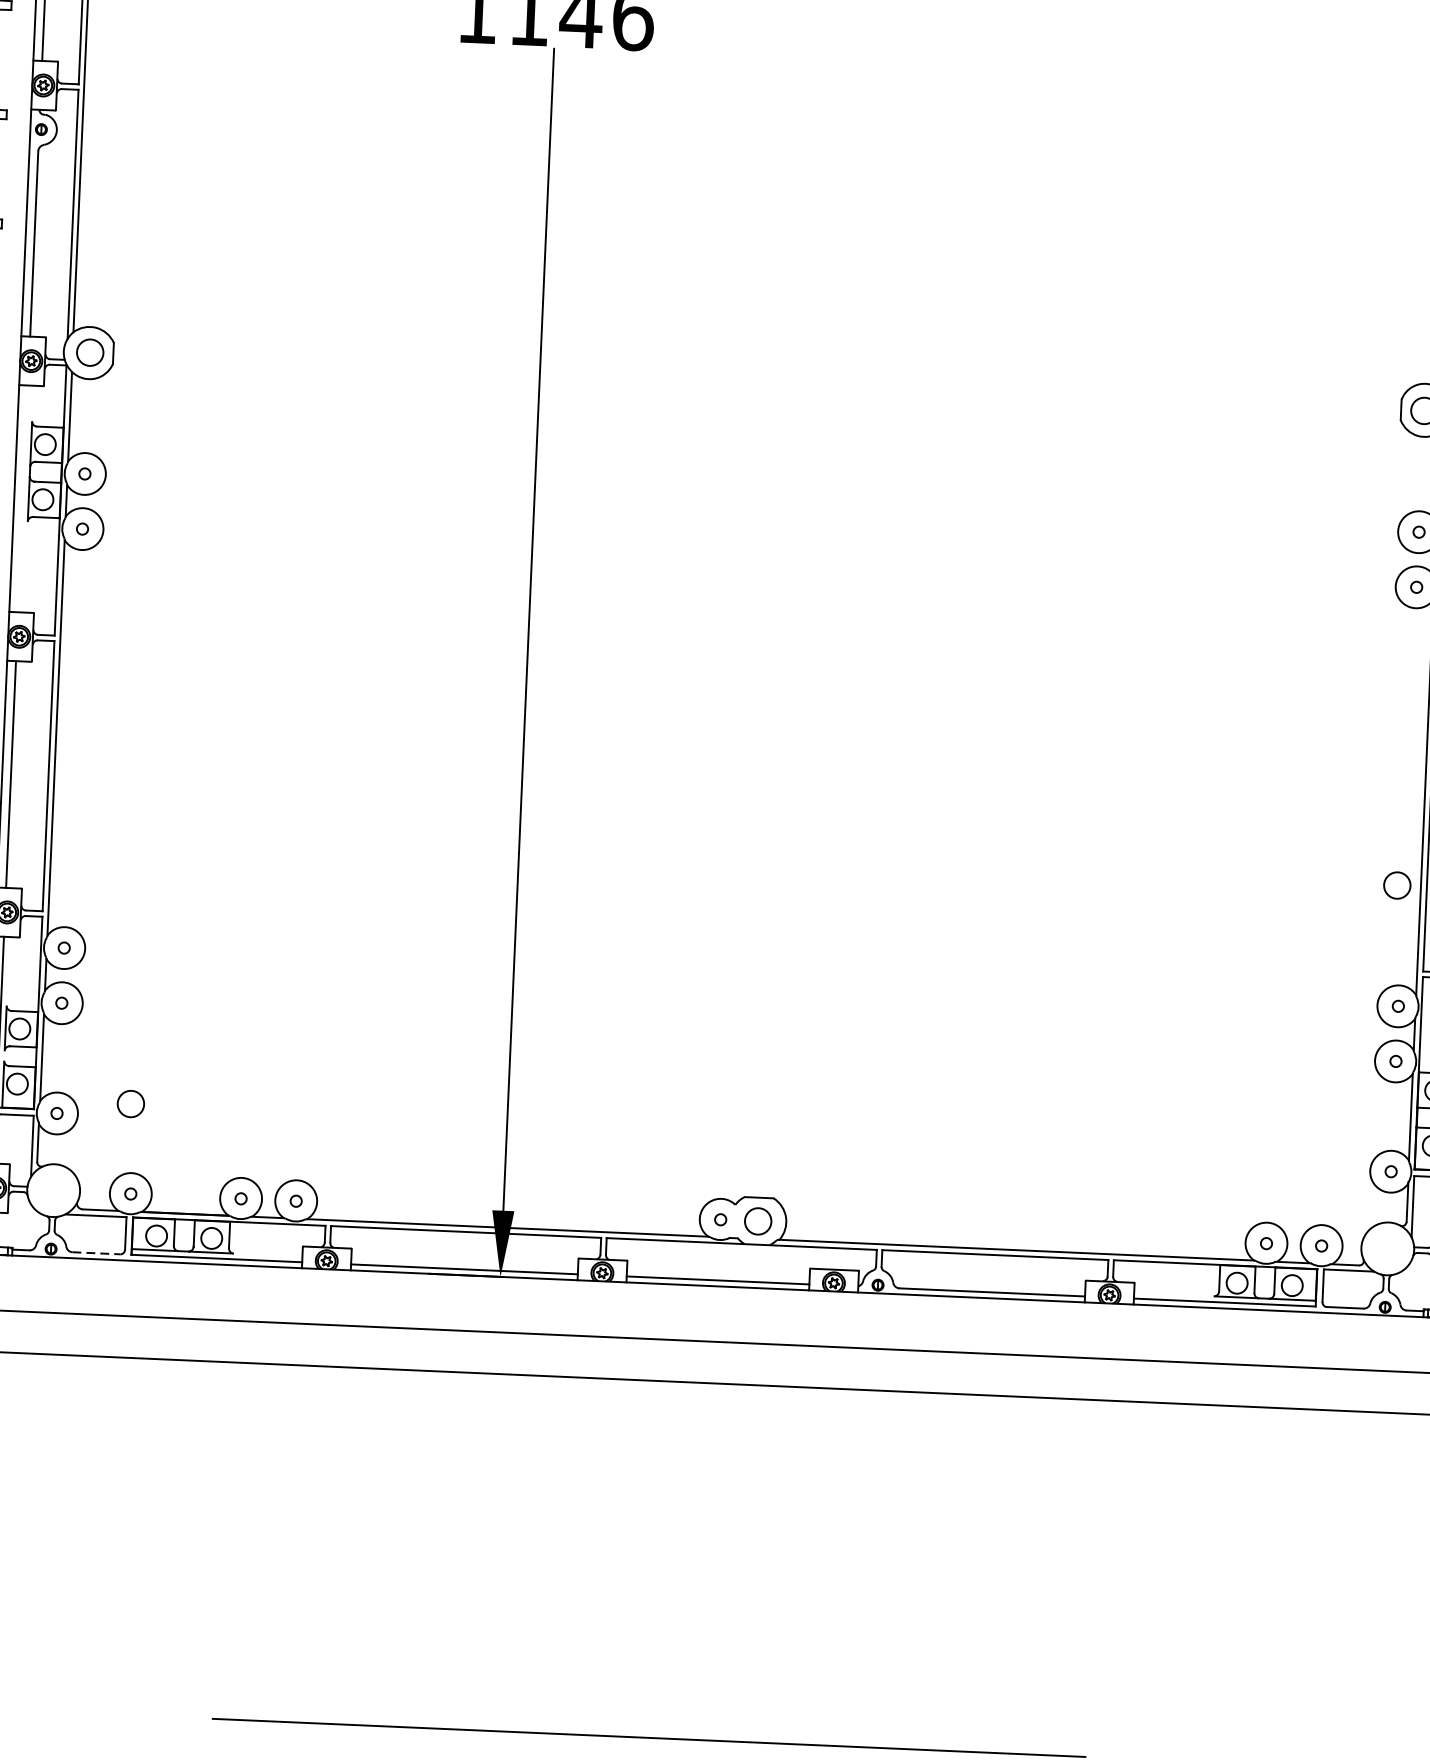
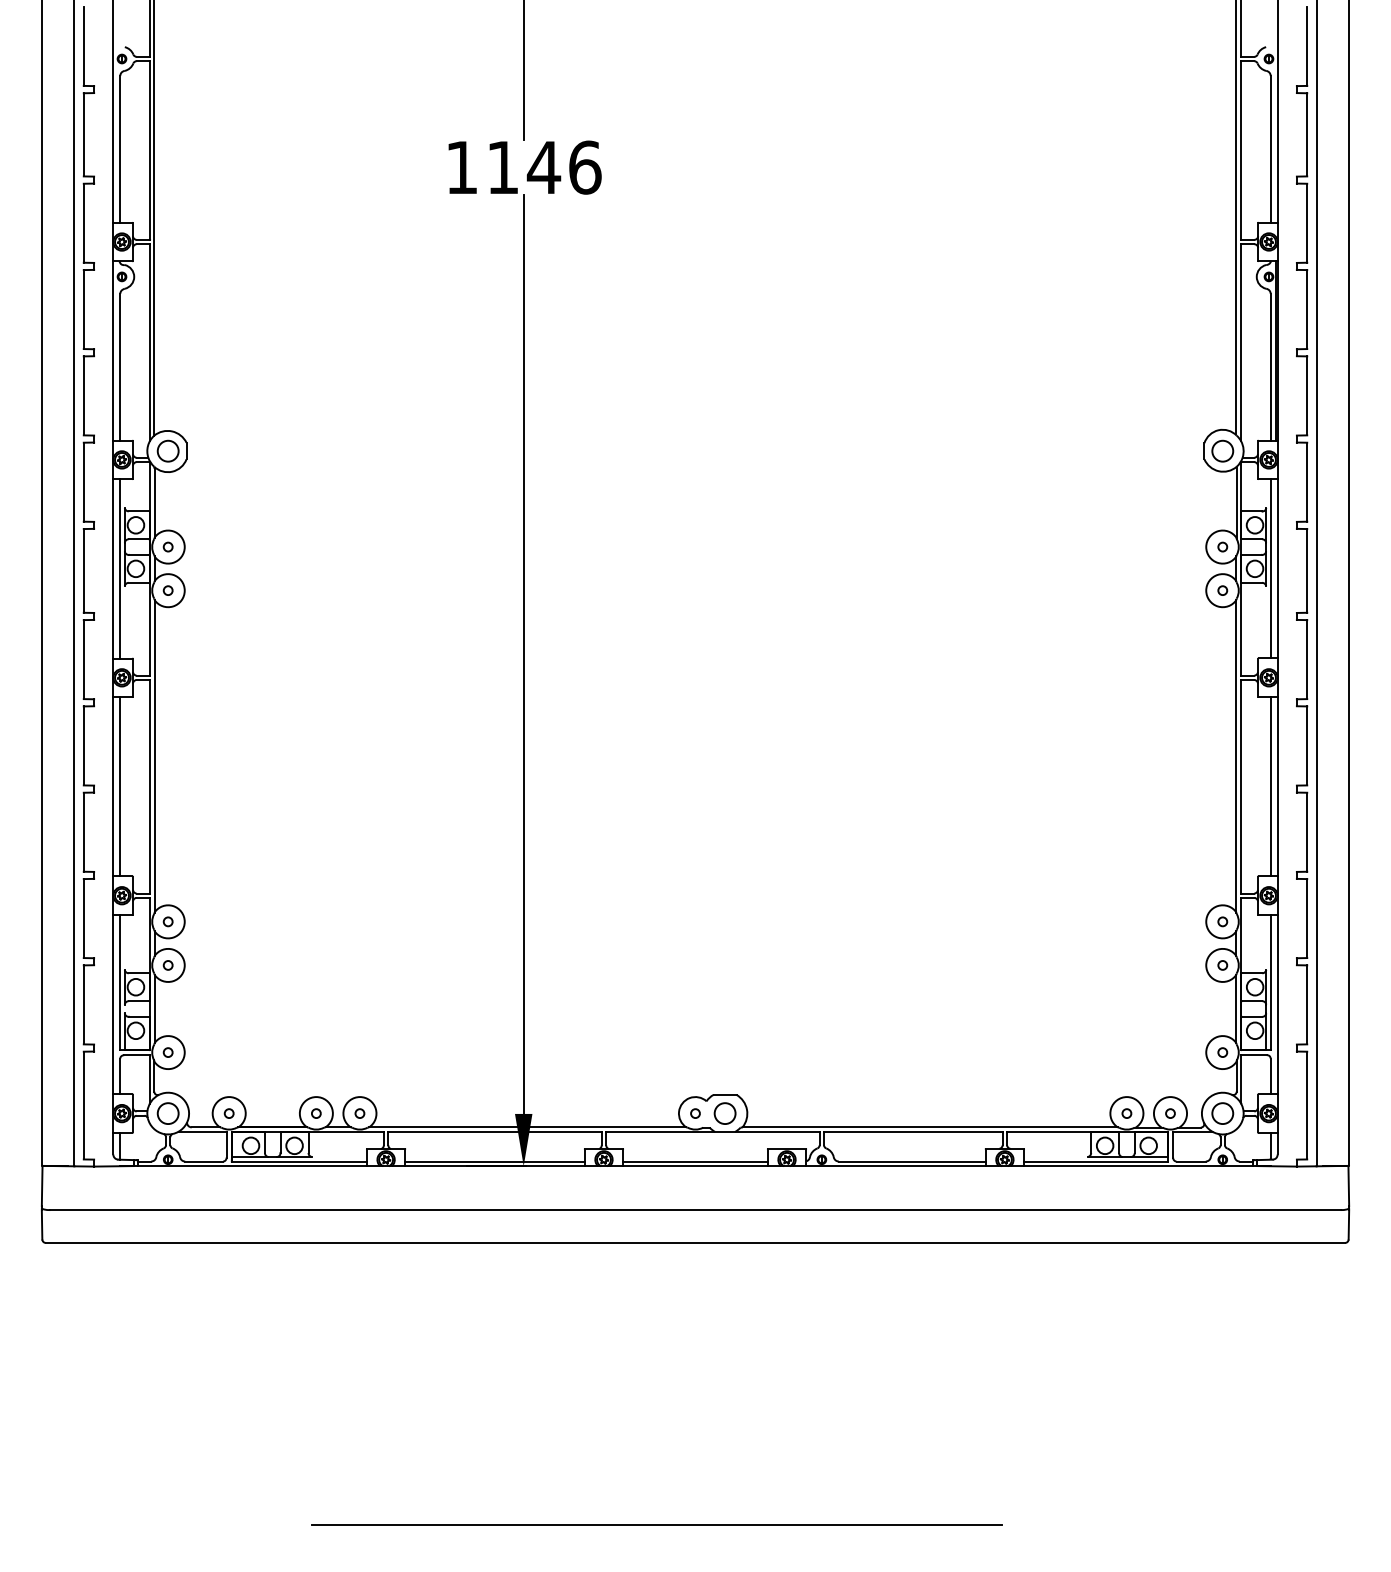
line: (23, 498) -> (120, 568), added
circle: (1396, 885) -> (1222, 1113), moved
circle: (130, 1103) -> (167, 1113), moved
line: (96, 1253) -> (204, 1161), dashed -> solid

